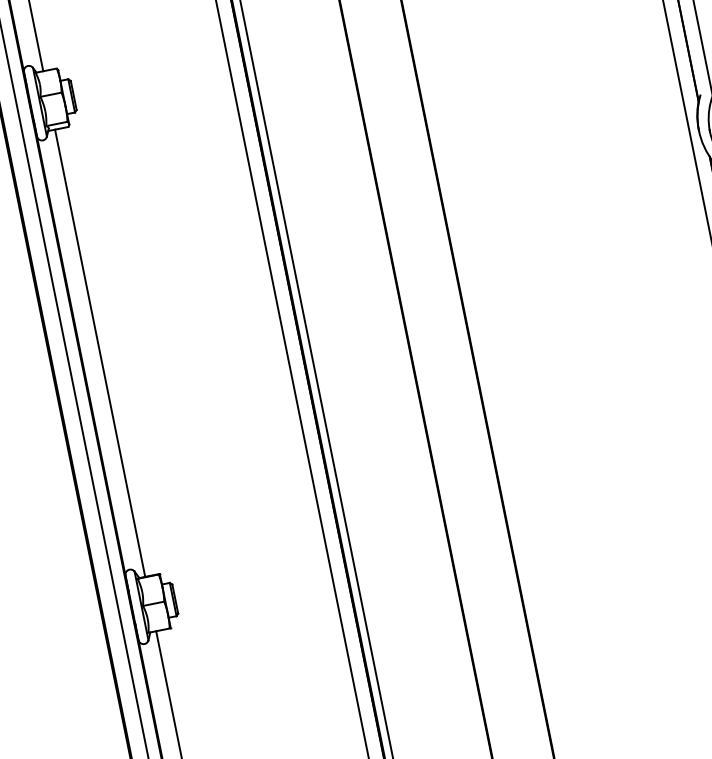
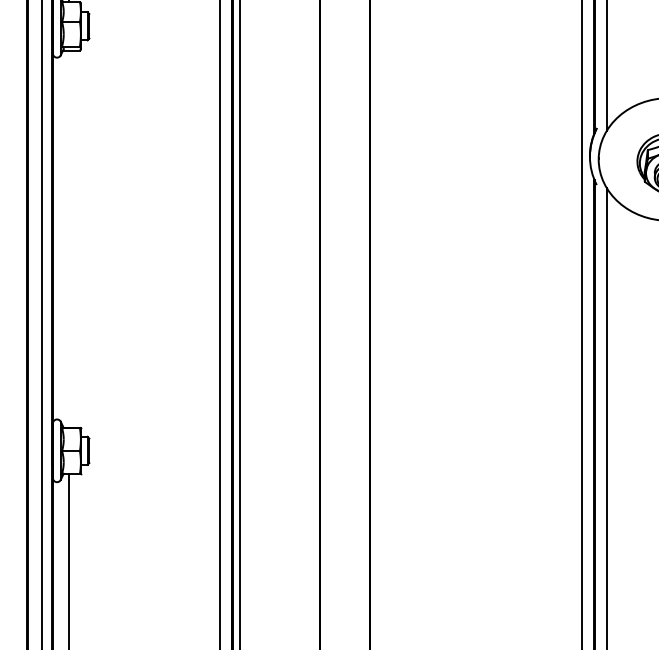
line: (99, 352) -> (68, 238), removed

